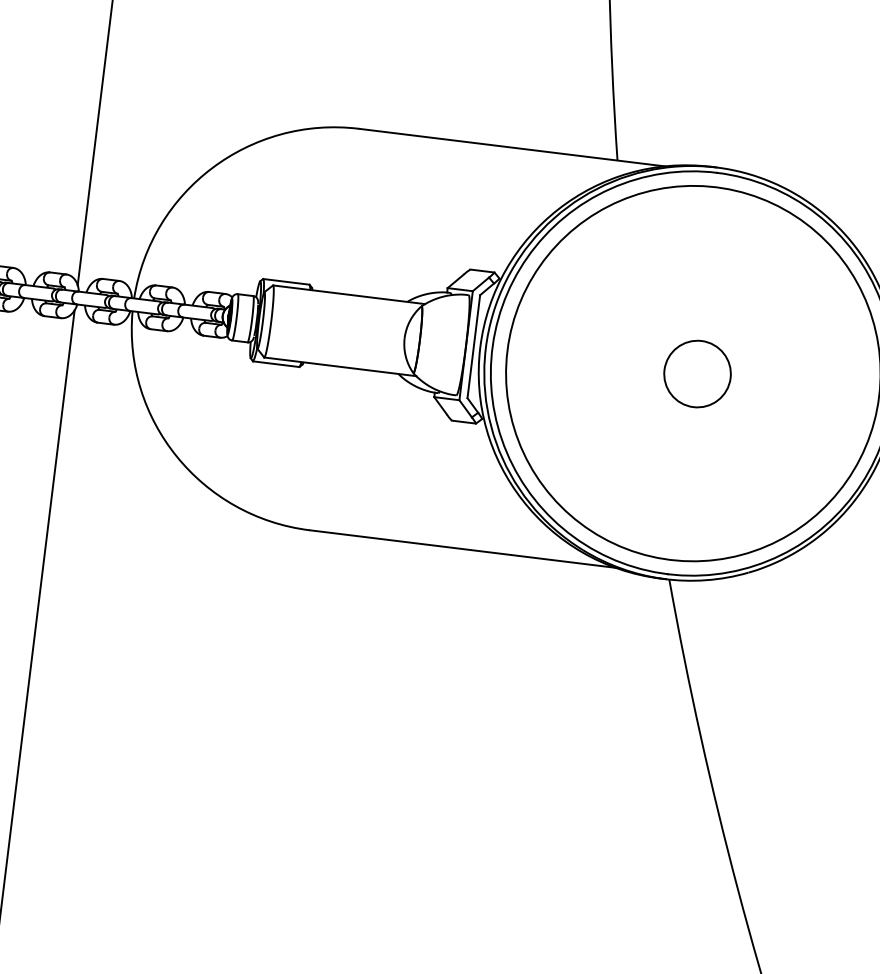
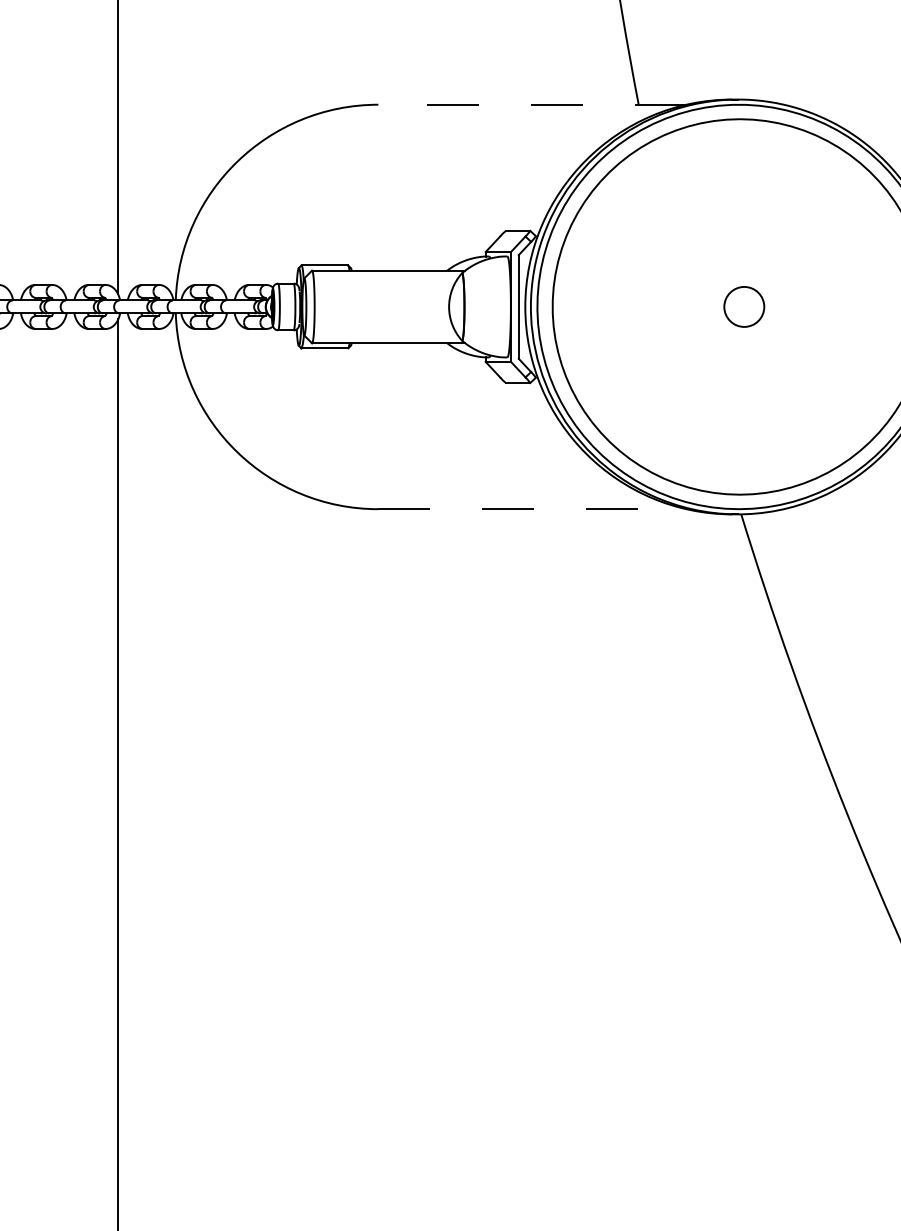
line: (512, 147) -> (532, 104), solid -> dashed
circle: (697, 373) -> (744, 306), size x0.6
line: (462, 549) -> (532, 509), solid -> dashed

